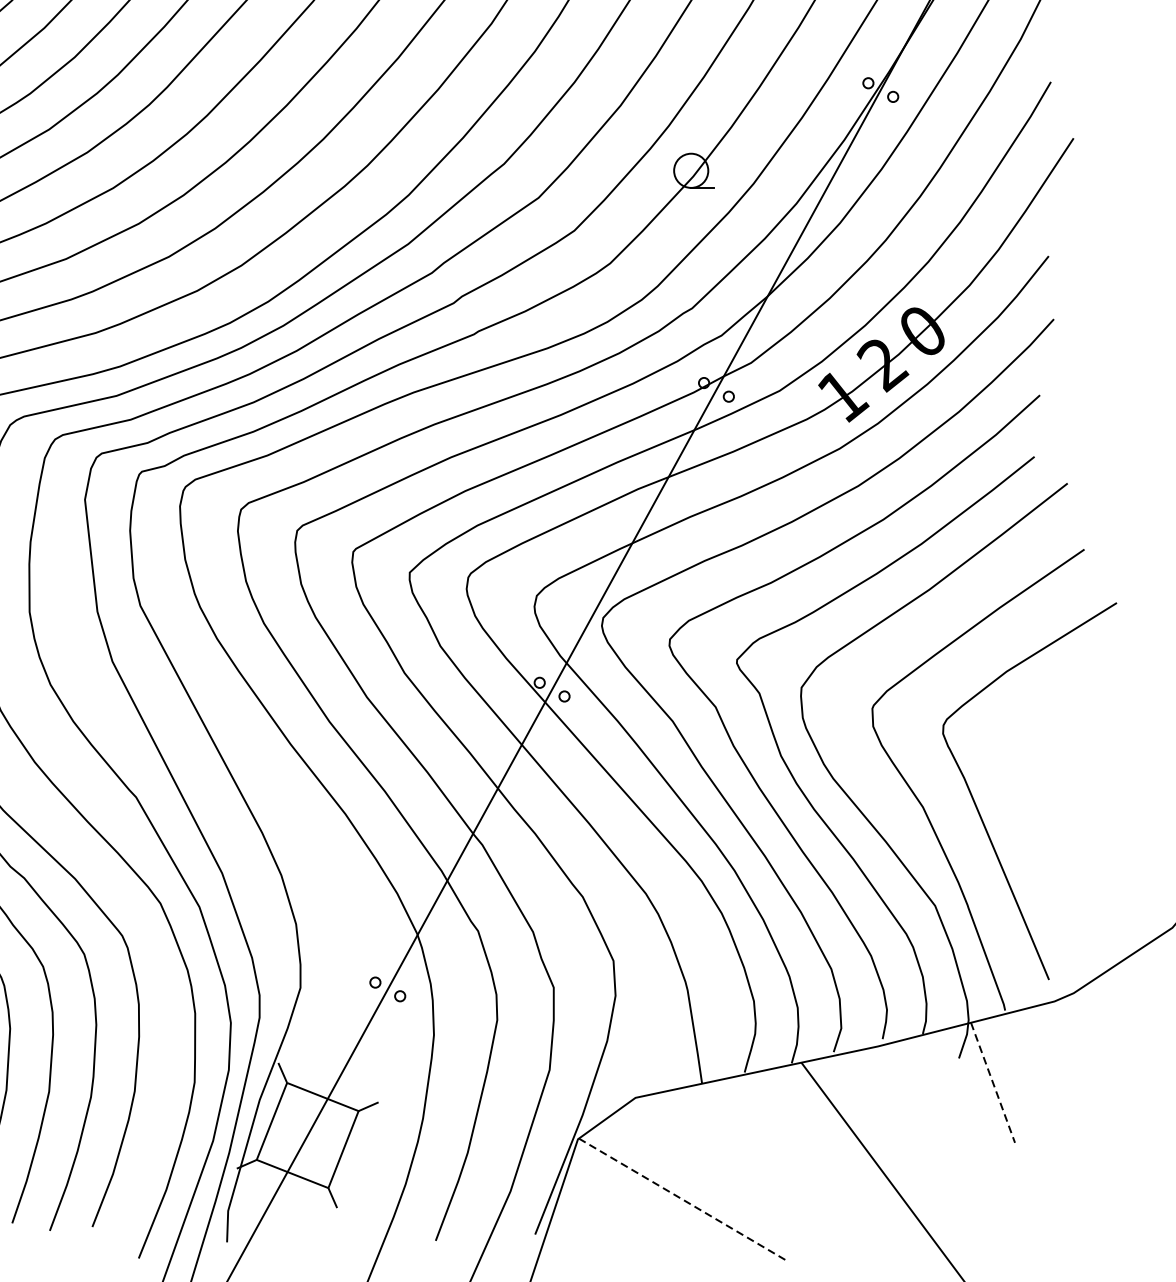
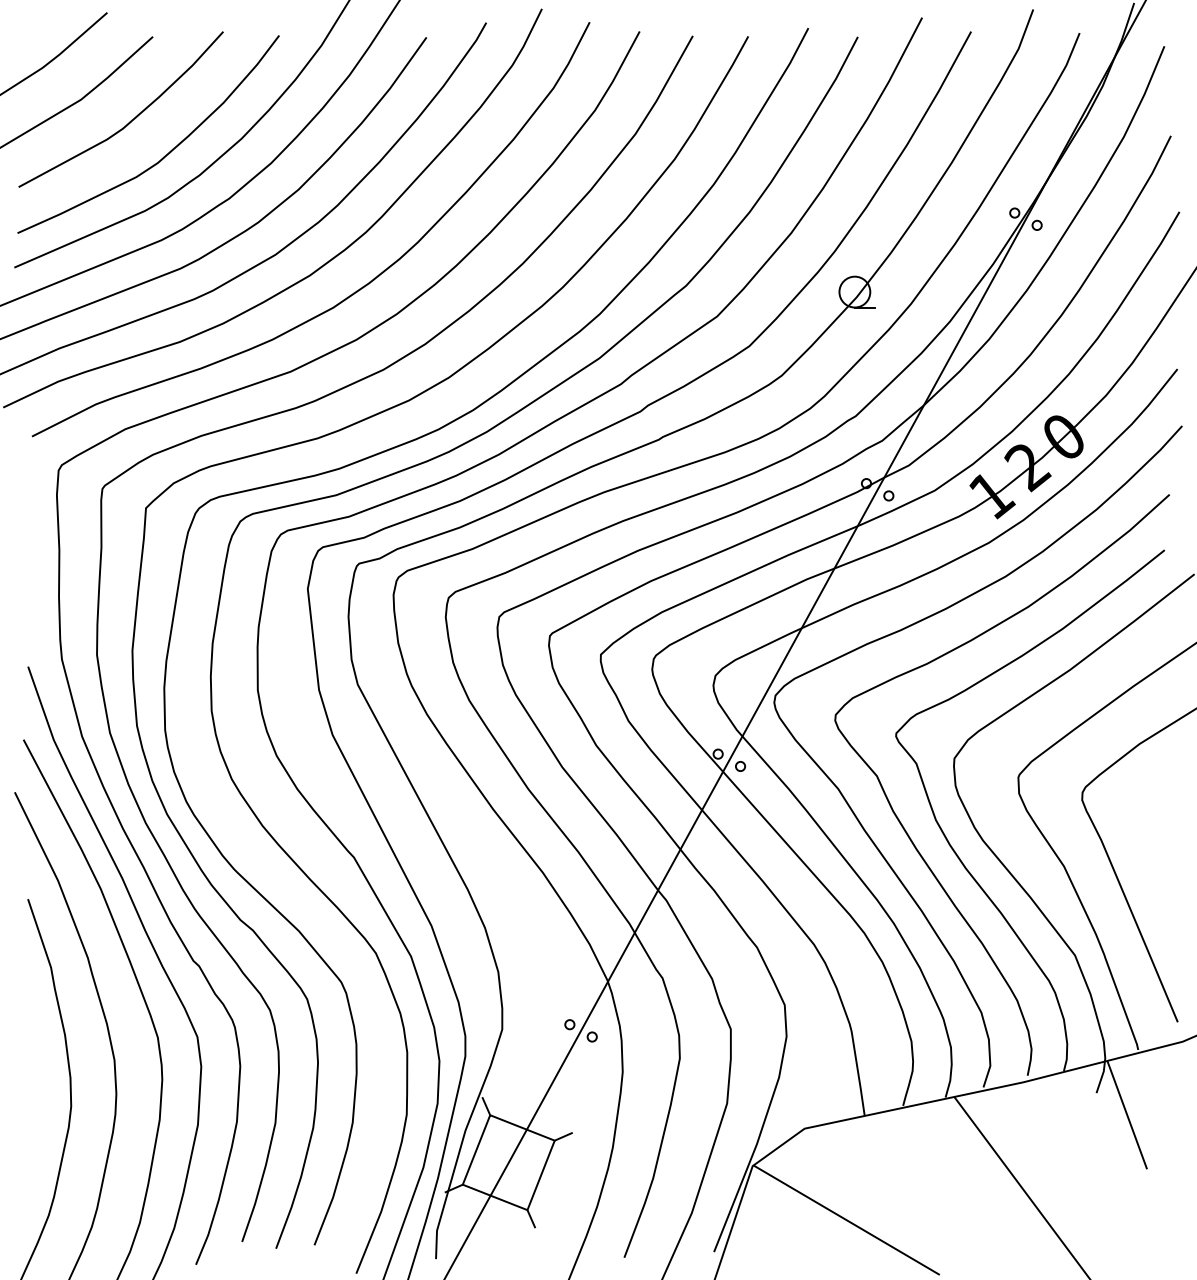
line: (993, 1083) -> (1127, 1115), dashed -> solid
line: (683, 1199) -> (847, 1220), dashed -> solid

